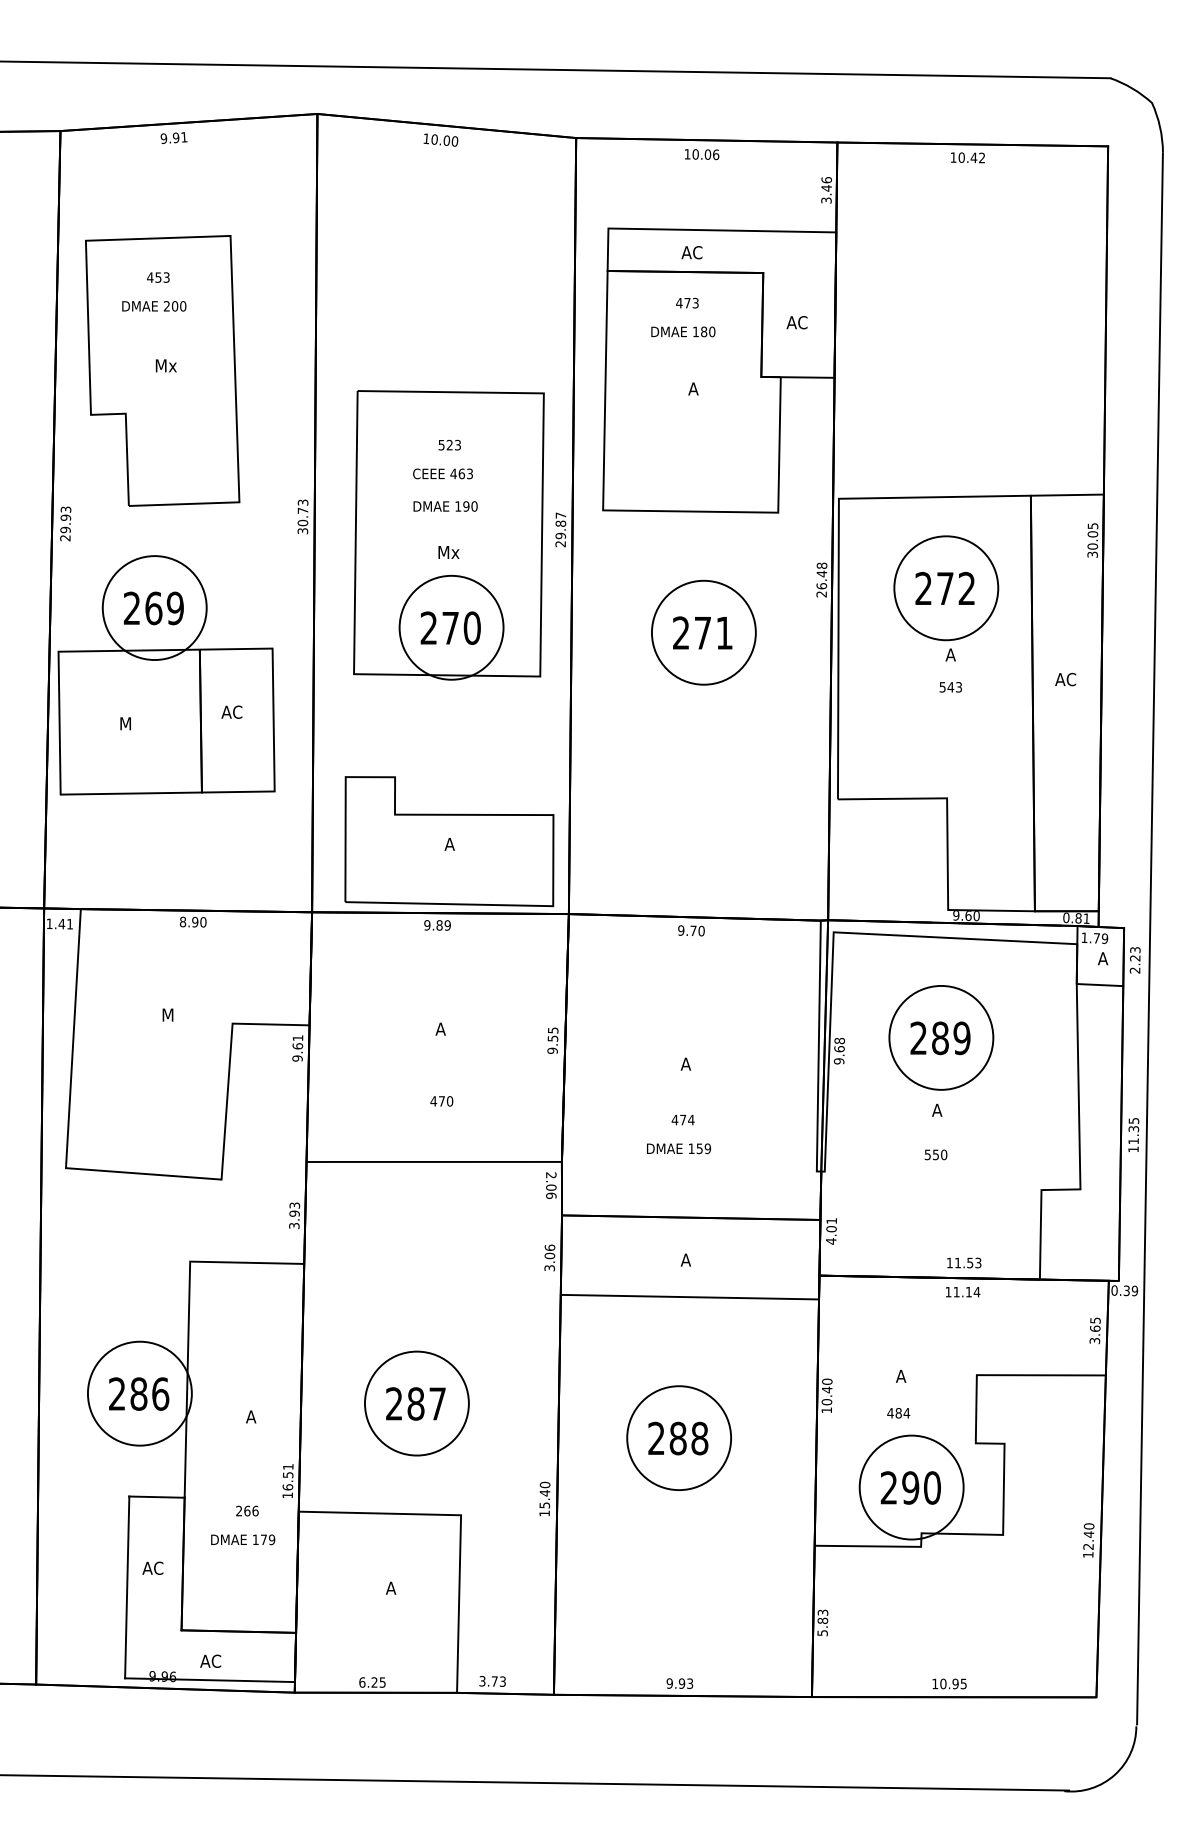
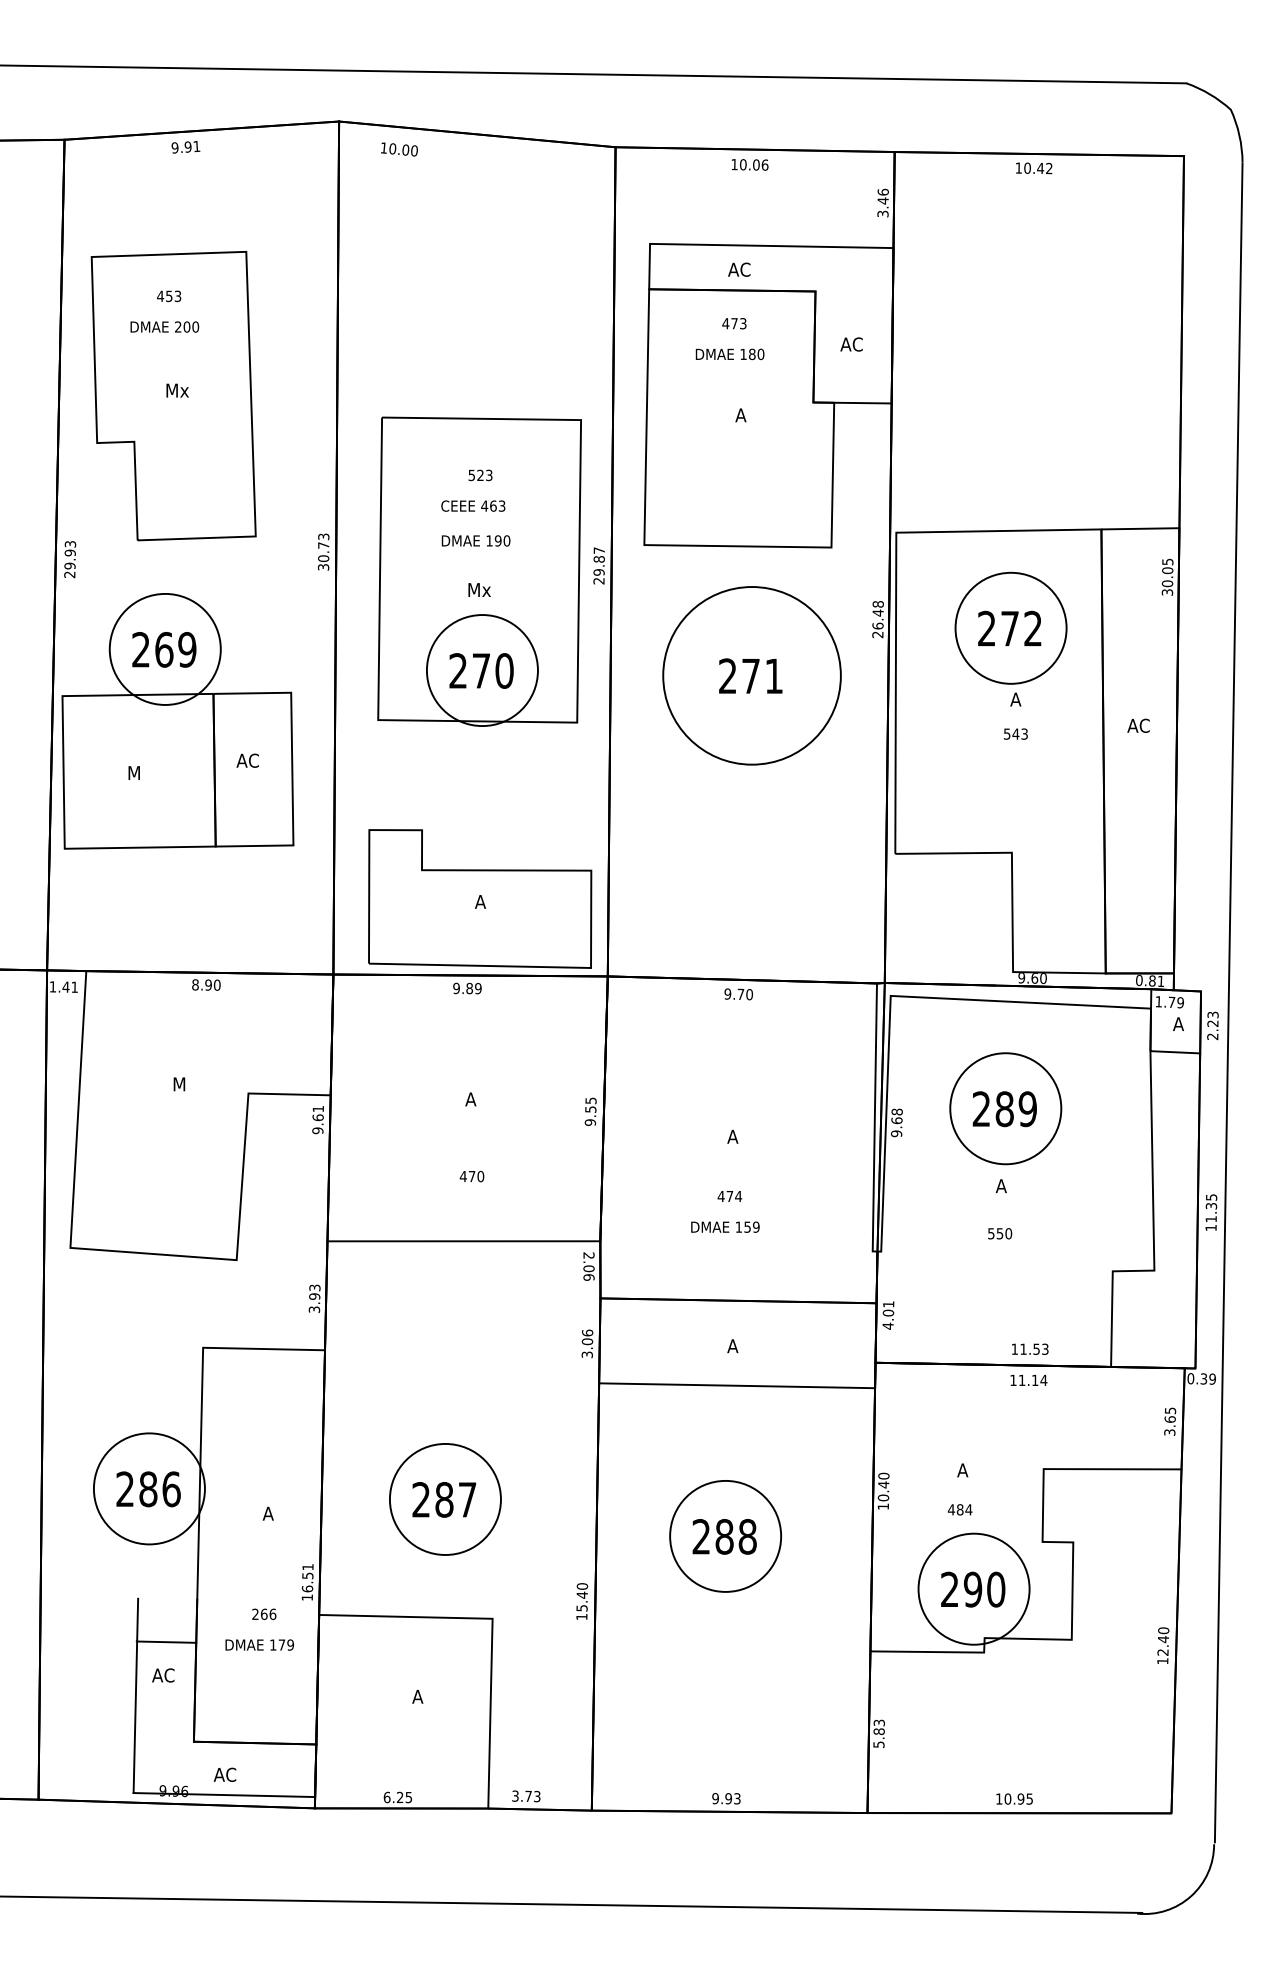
text: (440, 139) -> (399, 148), moved
circle: (703, 632) -> (751, 675), size x1.6
line: (156, 1496) -> (166, 1641), moved

